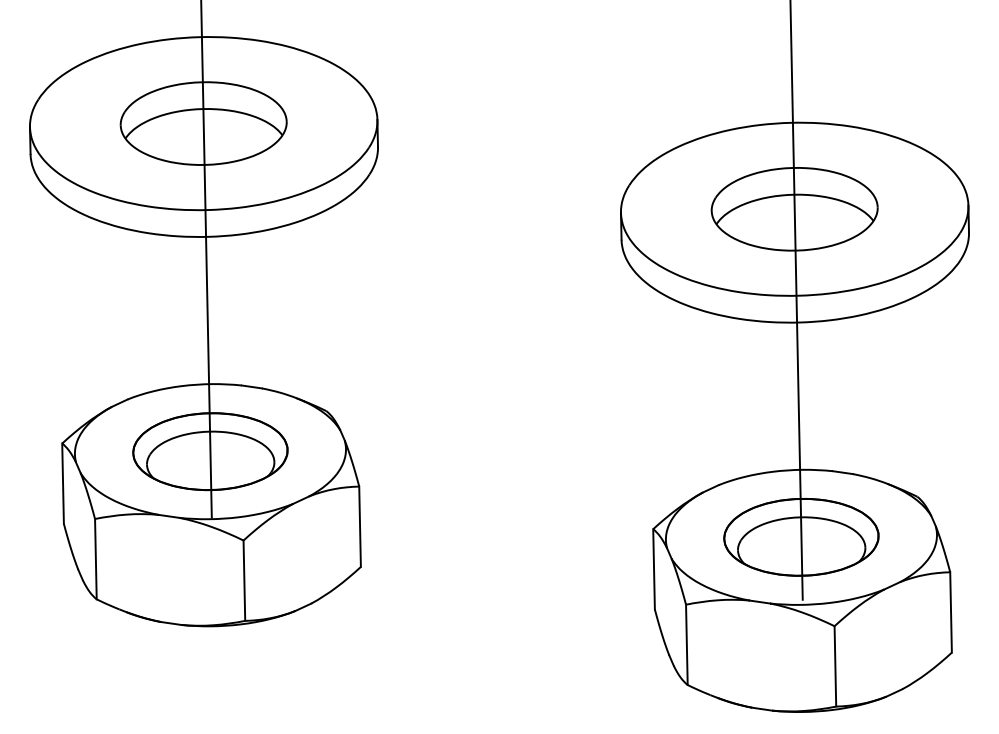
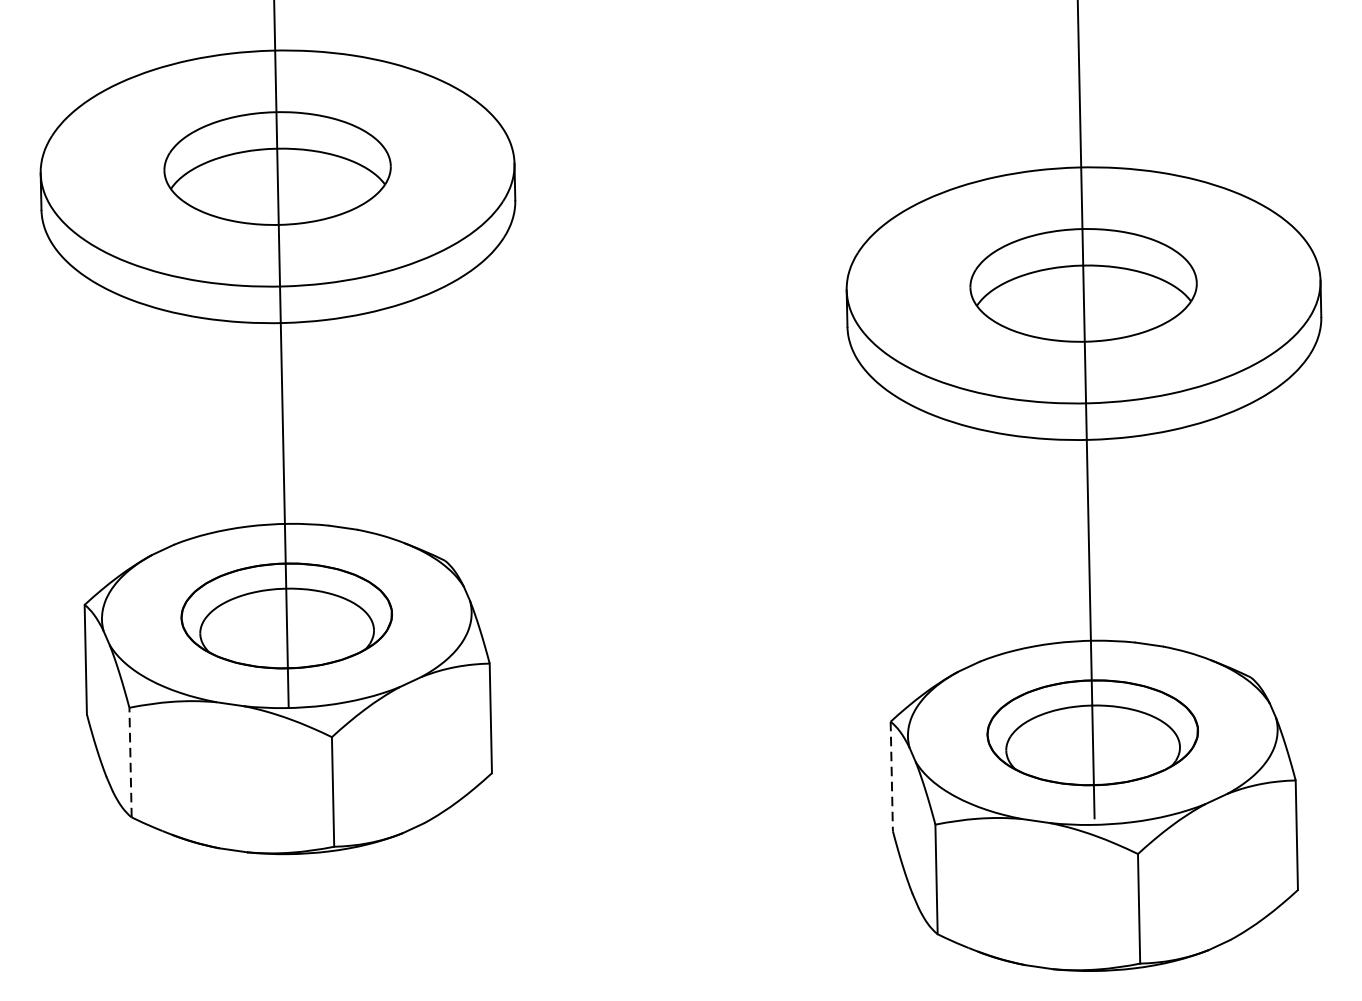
line: (95, 558) -> (130, 761), solid -> dashed
line: (654, 569) -> (892, 776), solid -> dashed

